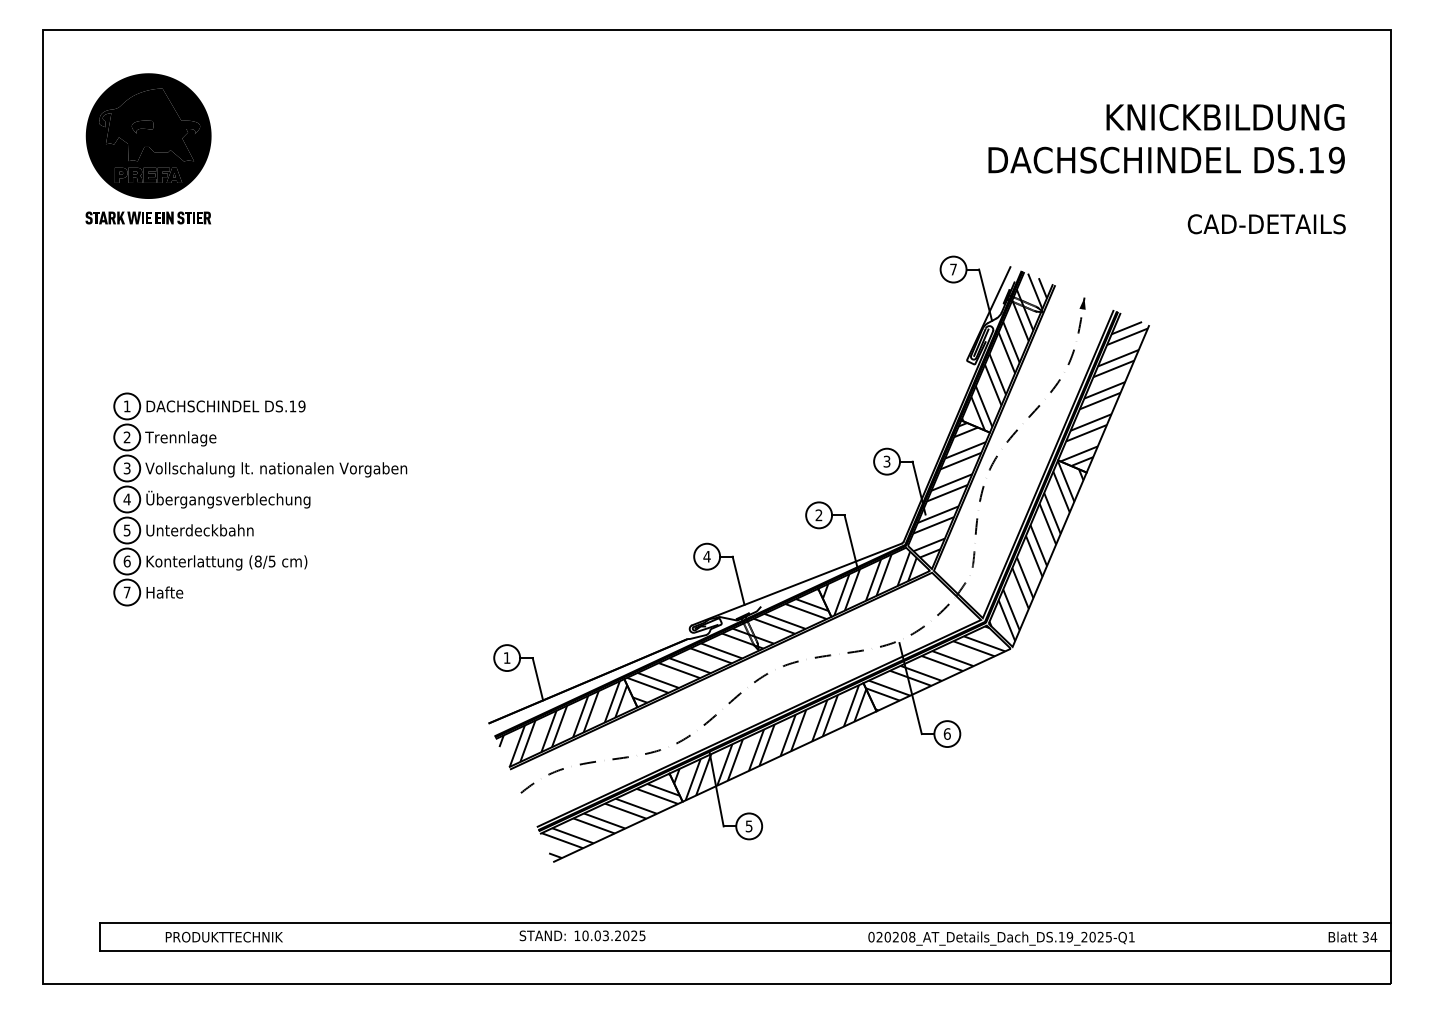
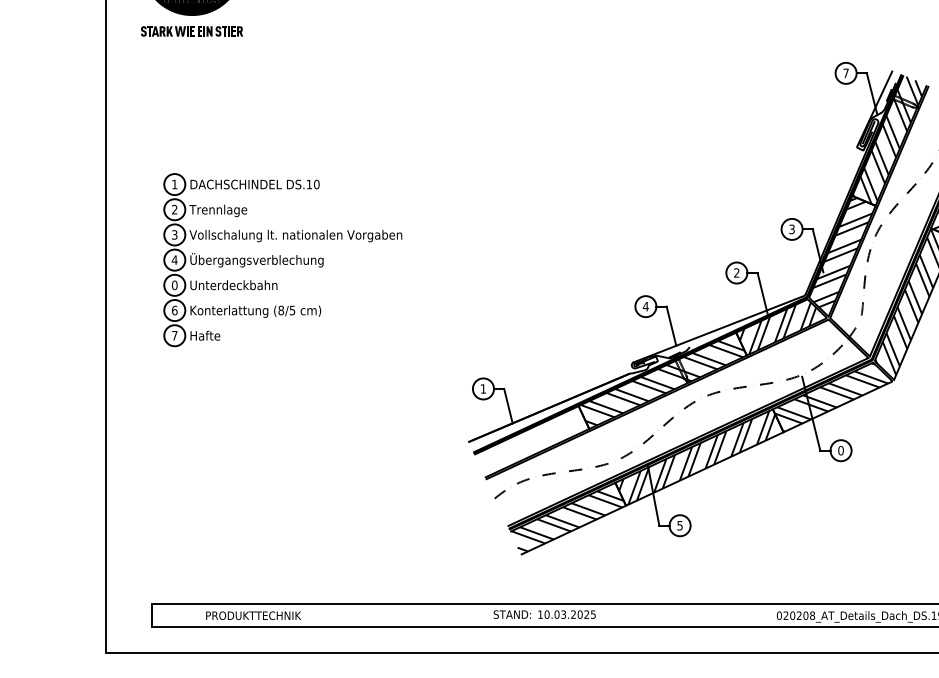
text: (301, 406) -> (316, 184), DS.19 -> DS.10
text: (126, 530) -> (174, 285), 5 -> 0
hatch: (568, 723) -> (533, 442), removed
text: (947, 733) -> (841, 450), 6 -> 0

